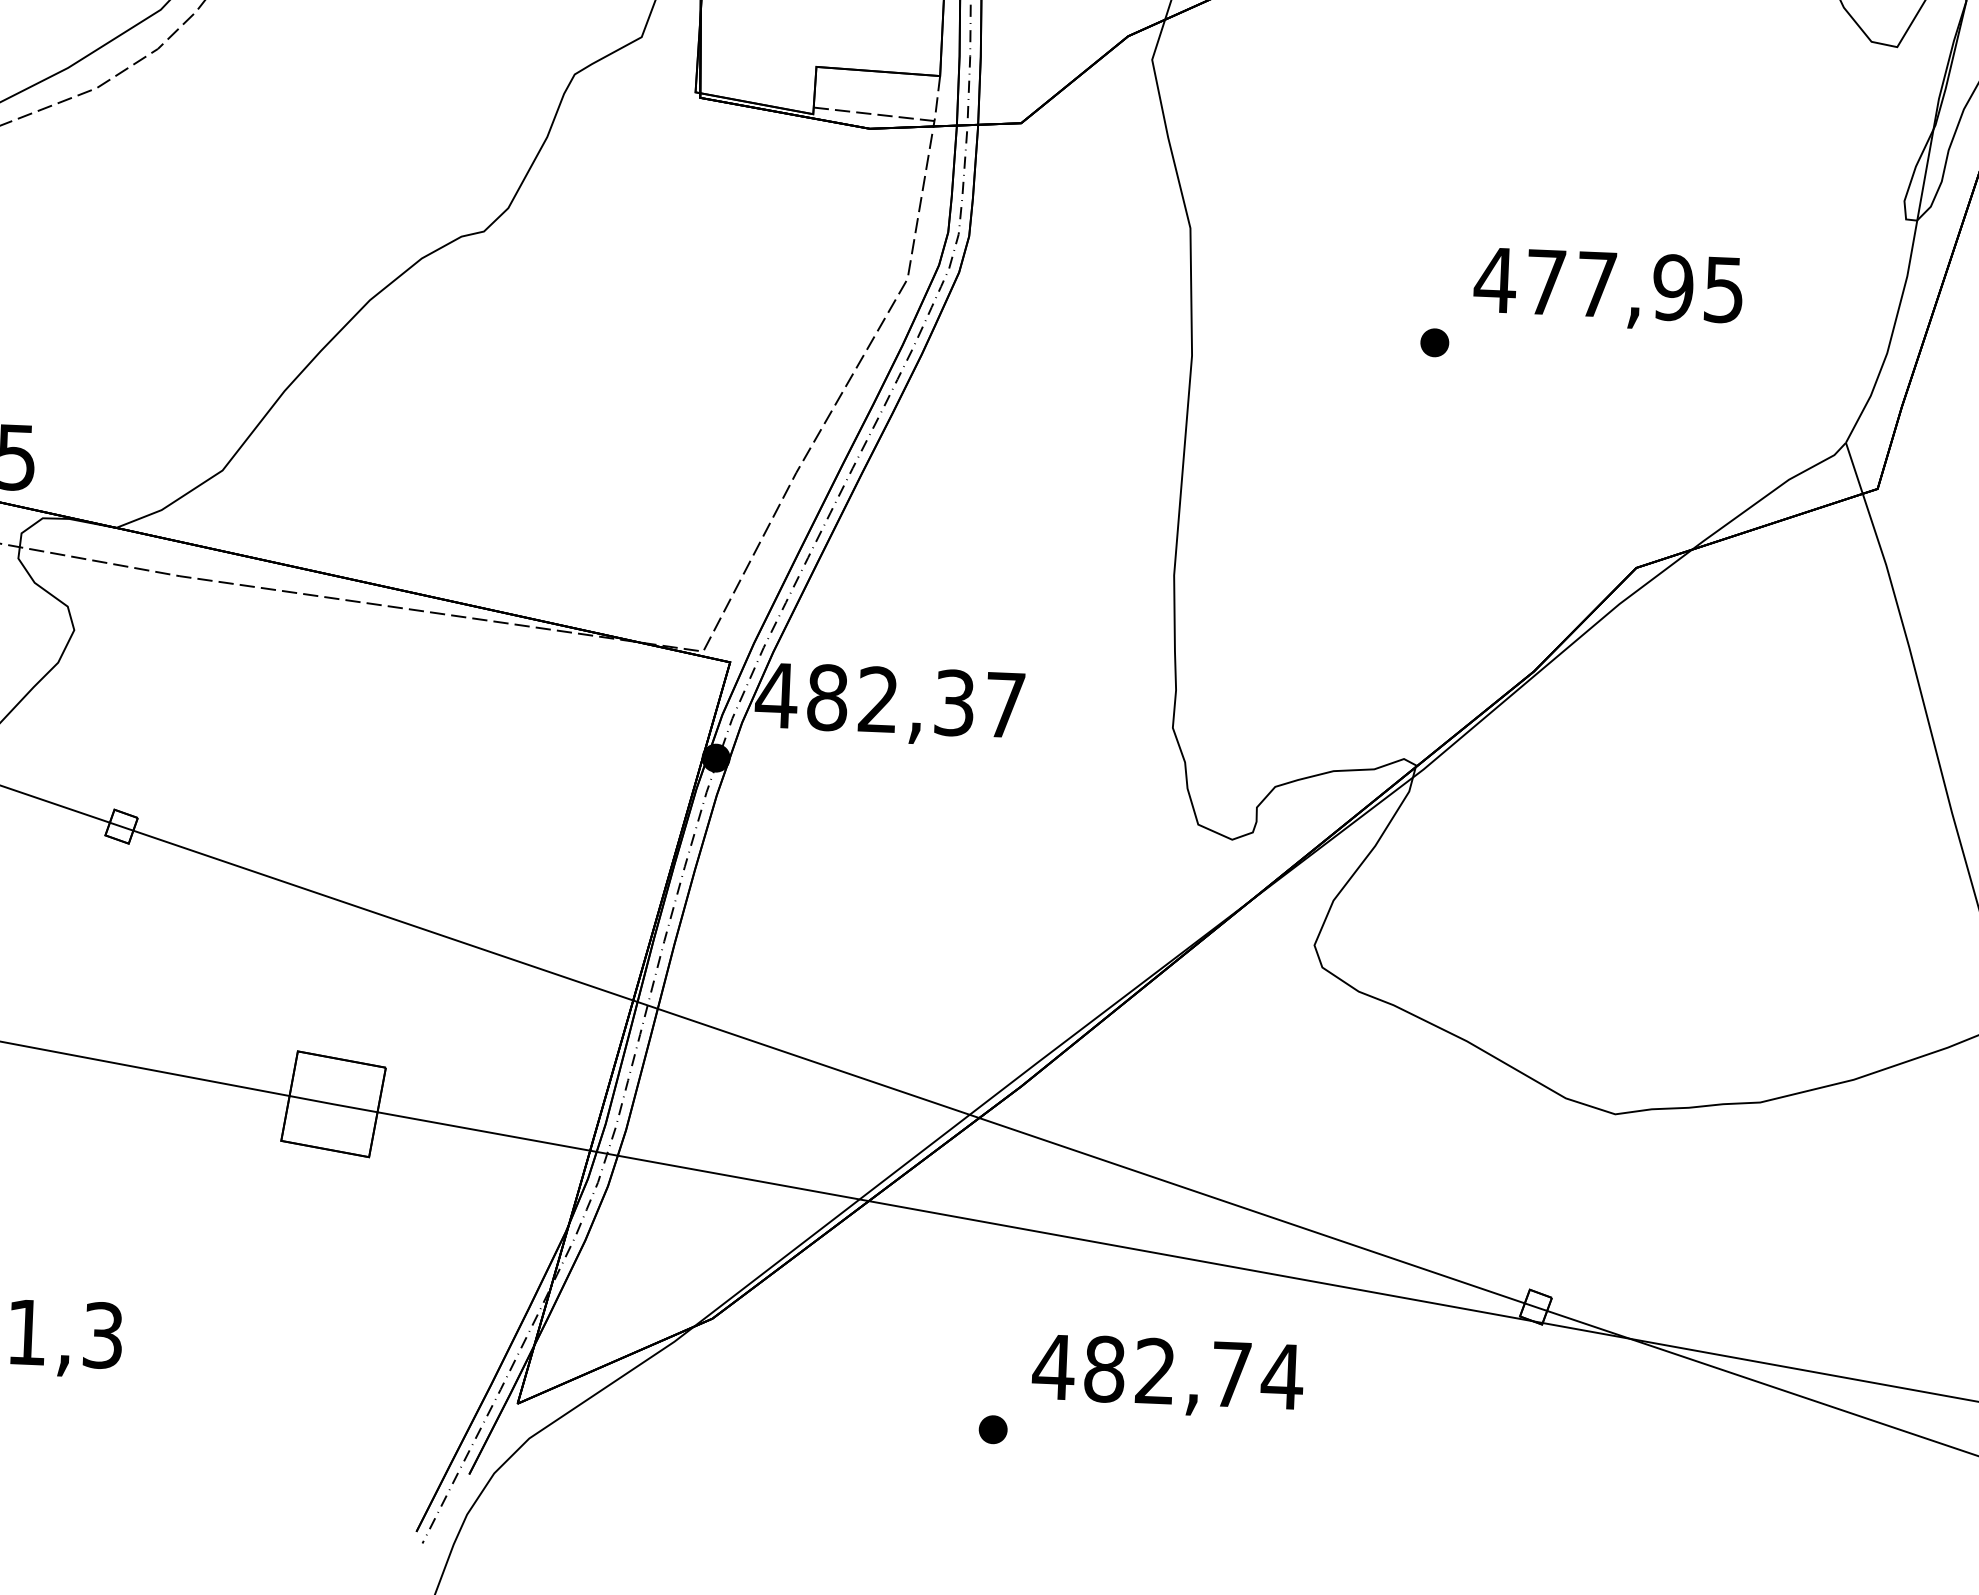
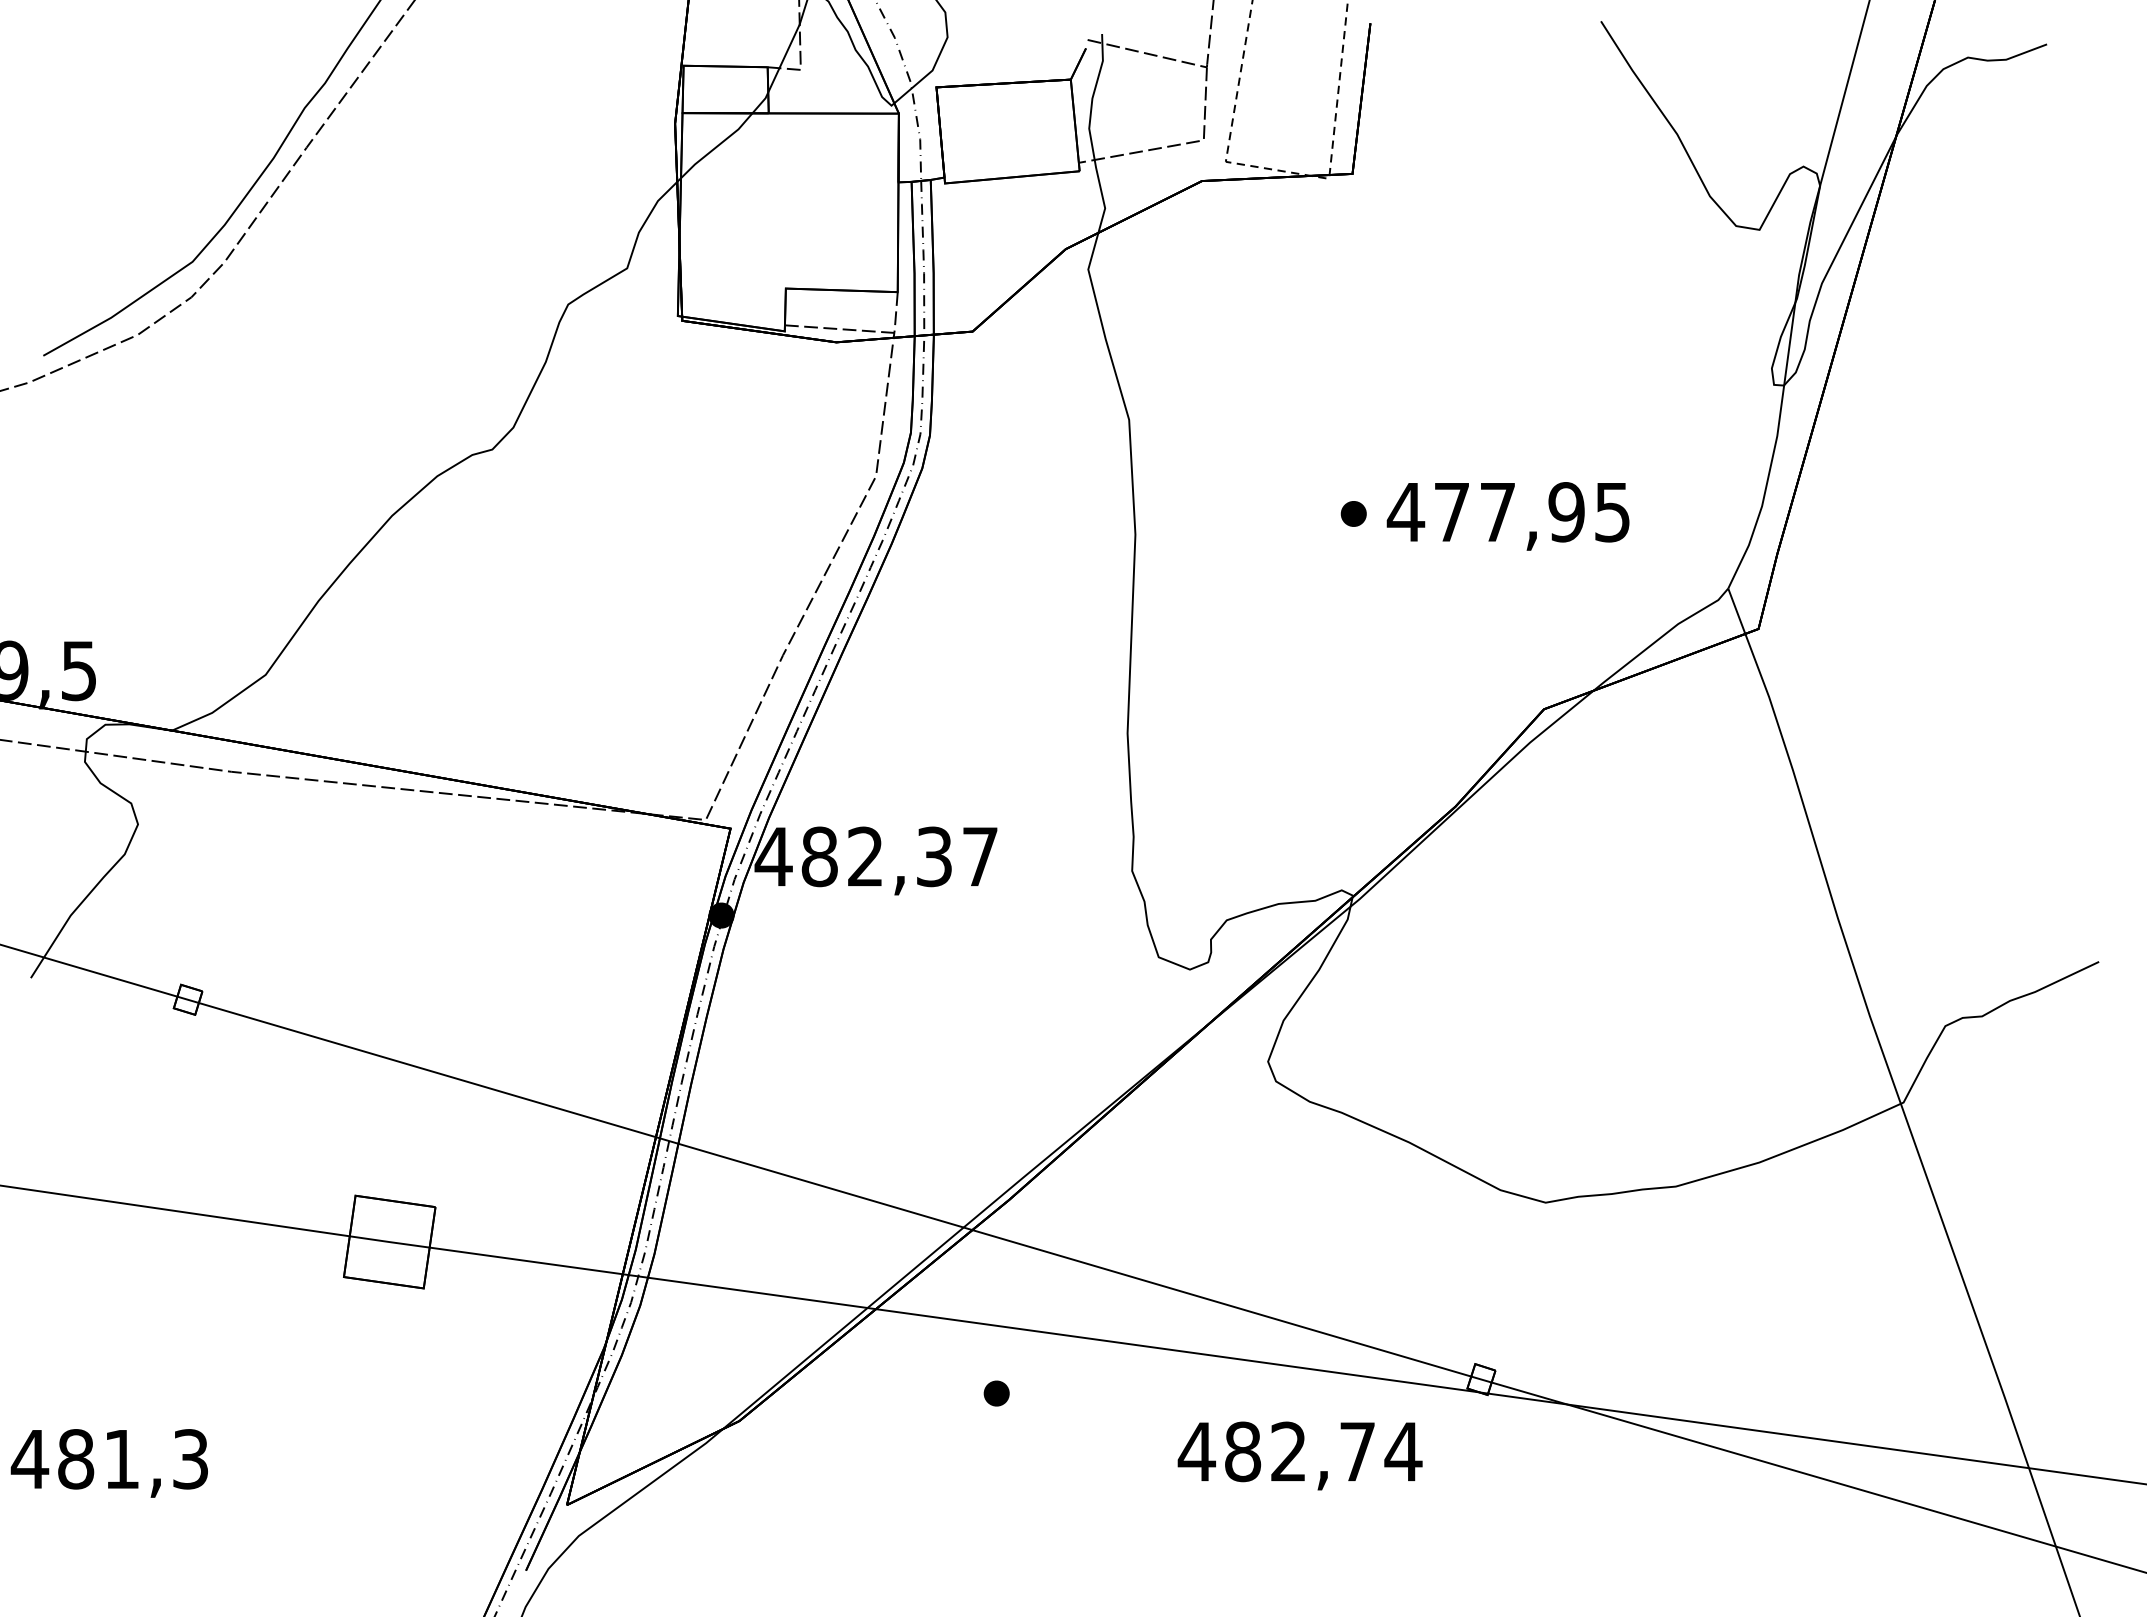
text: (1607, 289) -> (1507, 516), moved
text: (1167, 1375) -> (1299, 1455), moved
part: (992, 1429) -> (996, 1393), moved

